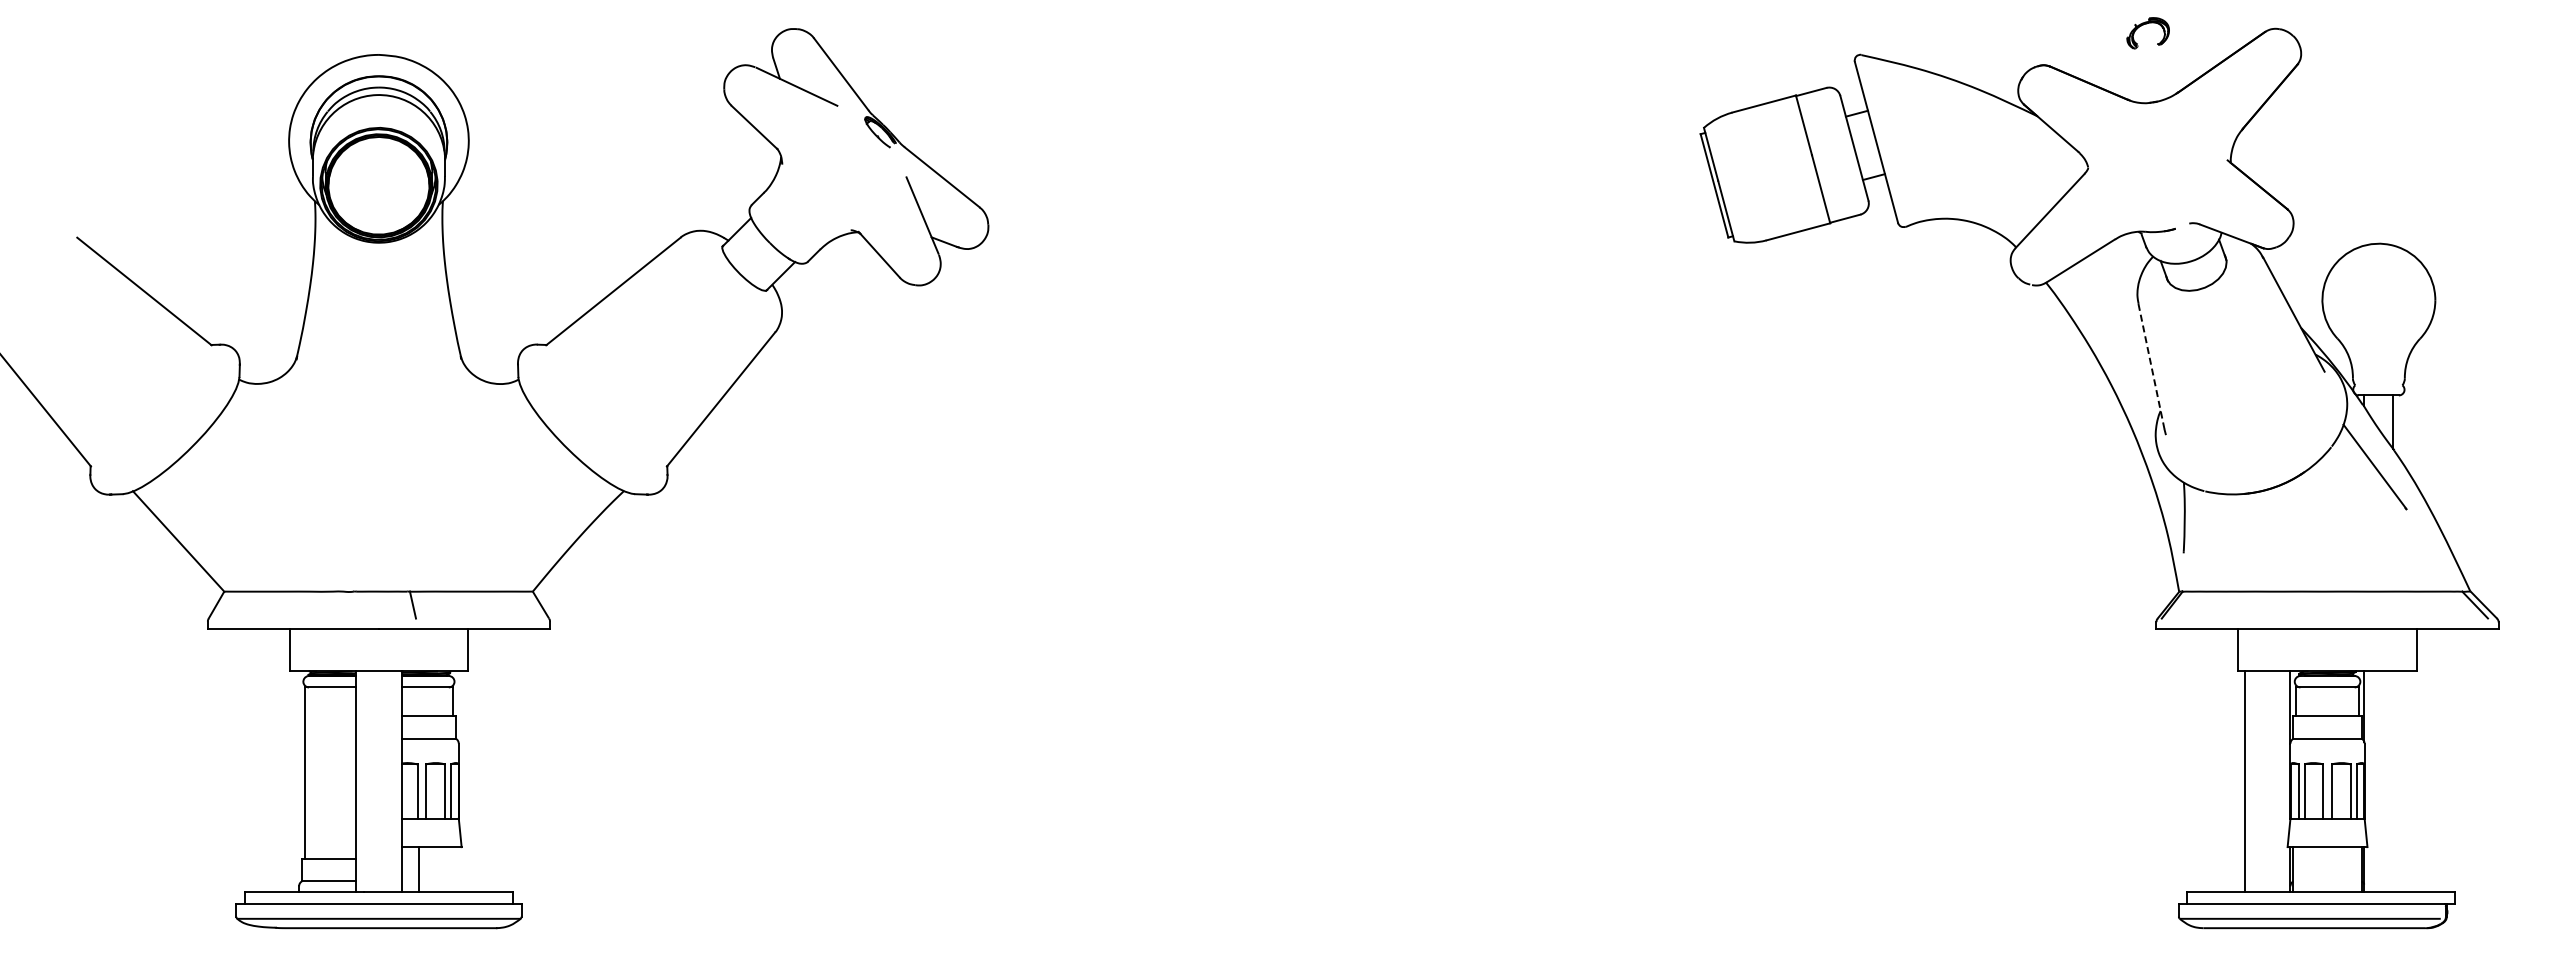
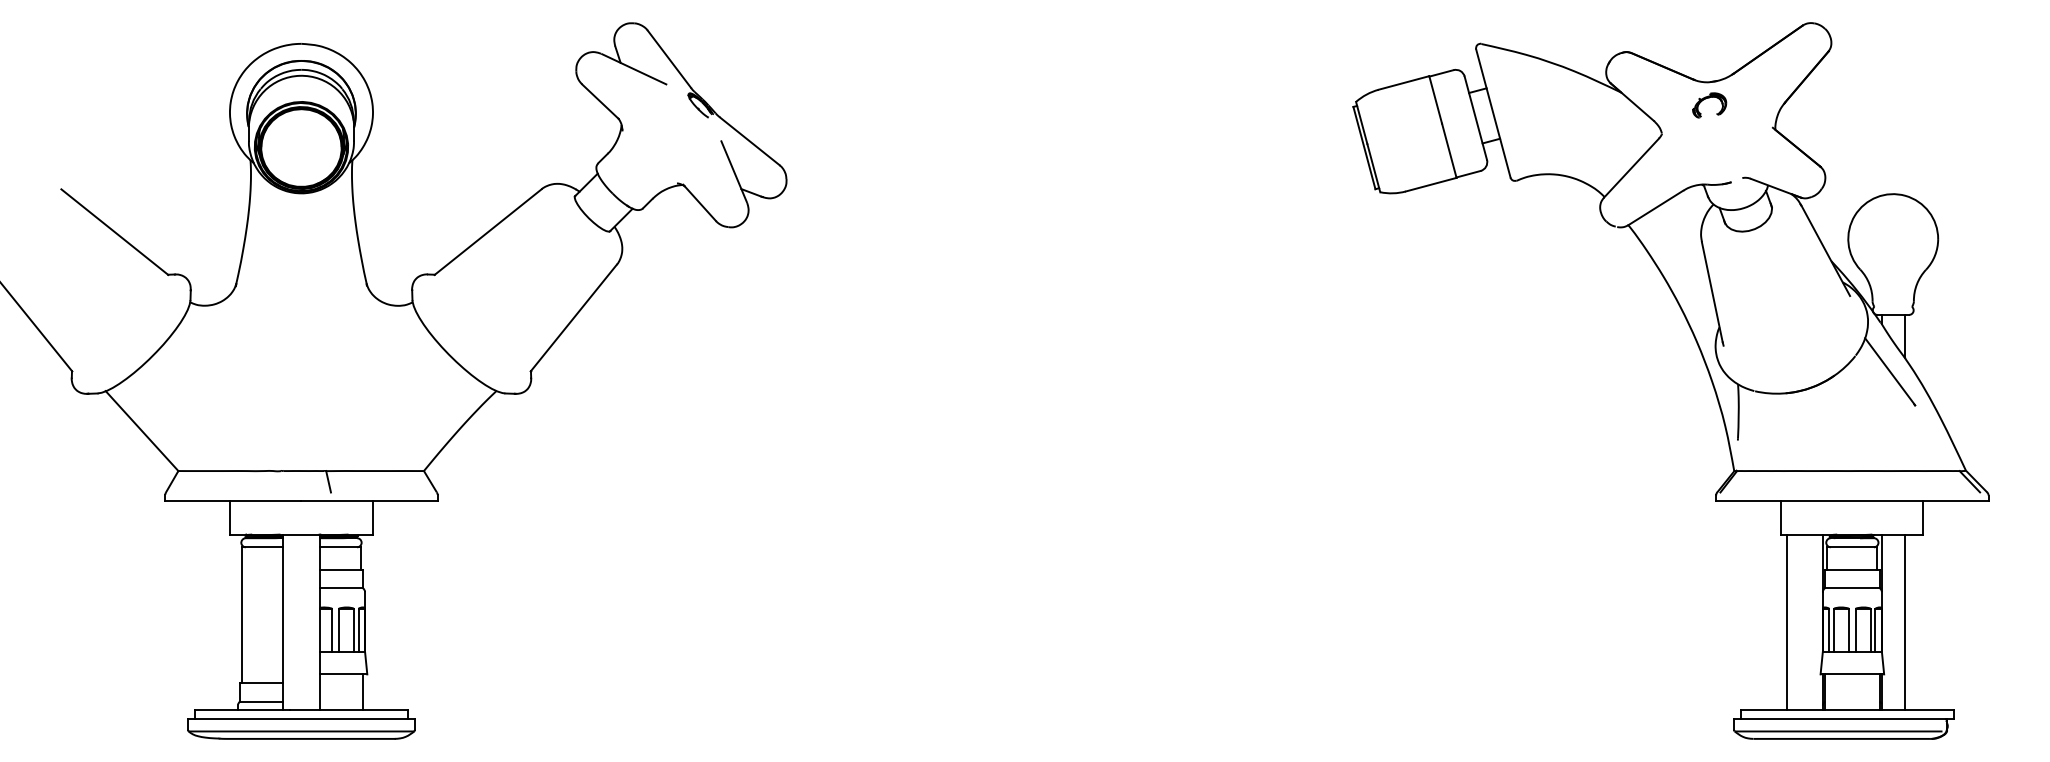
part: (2143, 25) -> (1705, 99), moved
line: (2151, 367) -> (1712, 292), dashed -> solid
line: (2393, 781) -> (1904, 622), added
line: (418, 869) -> (362, 692), moved

